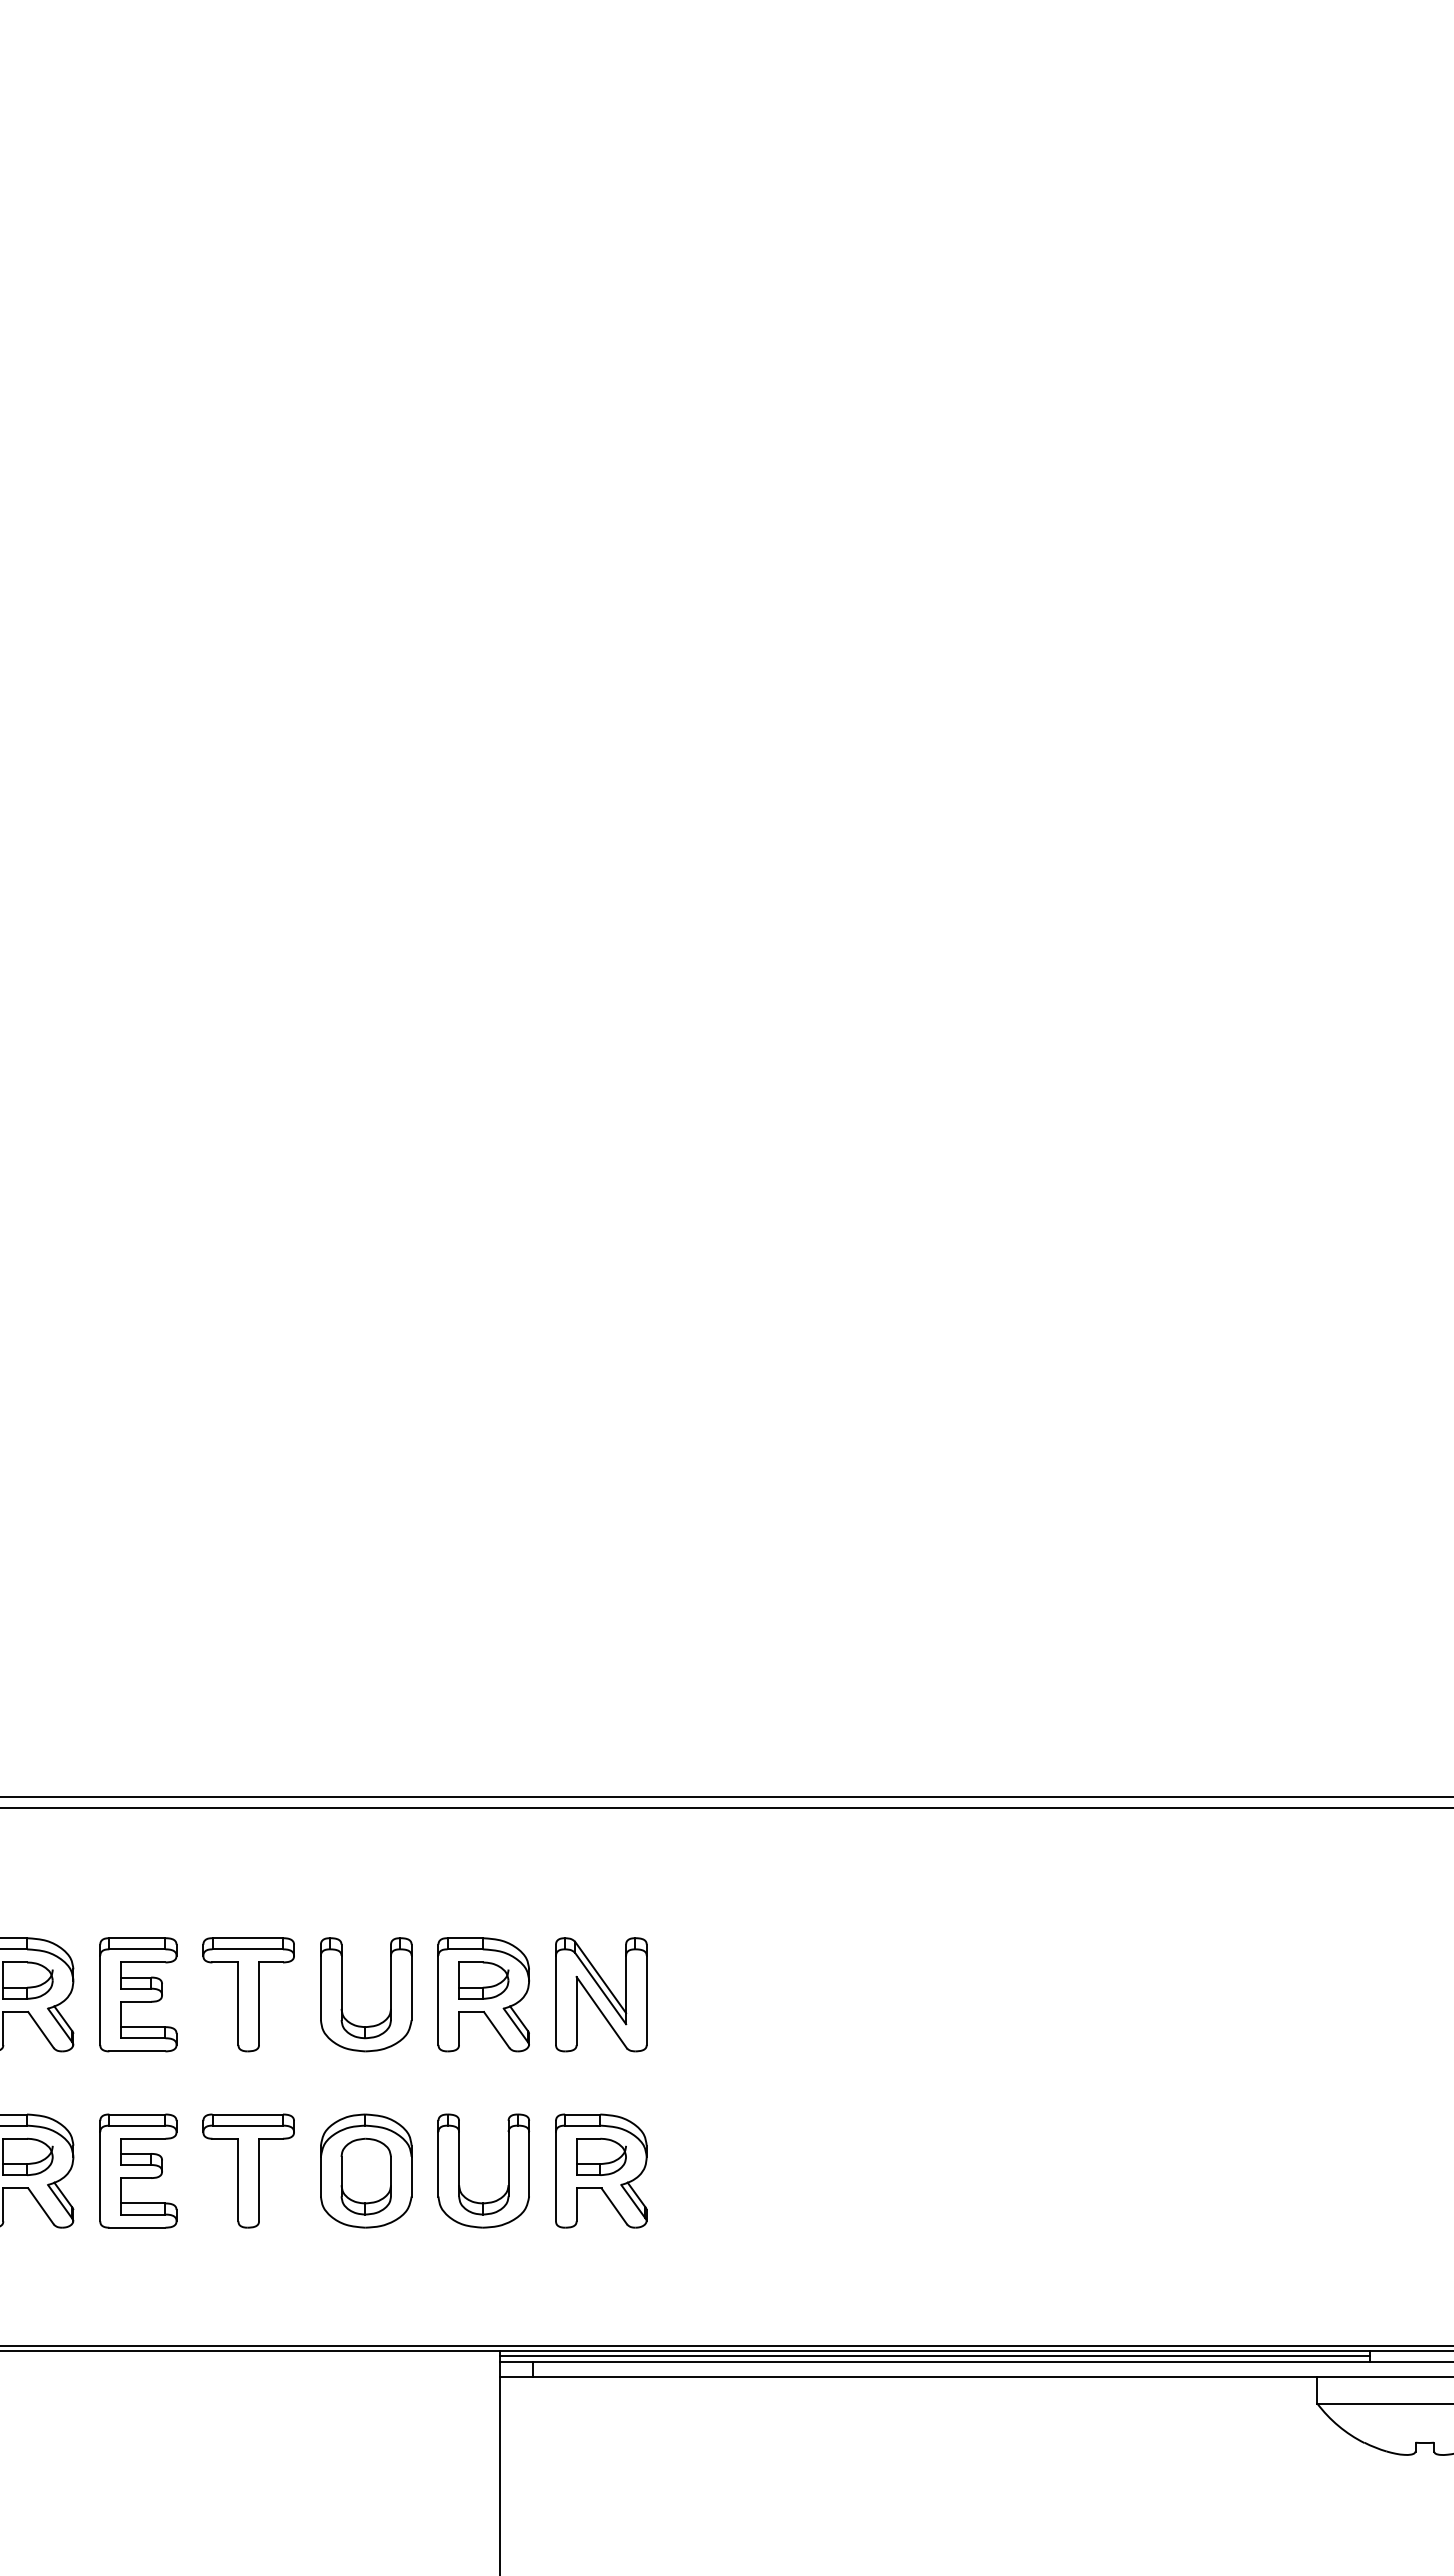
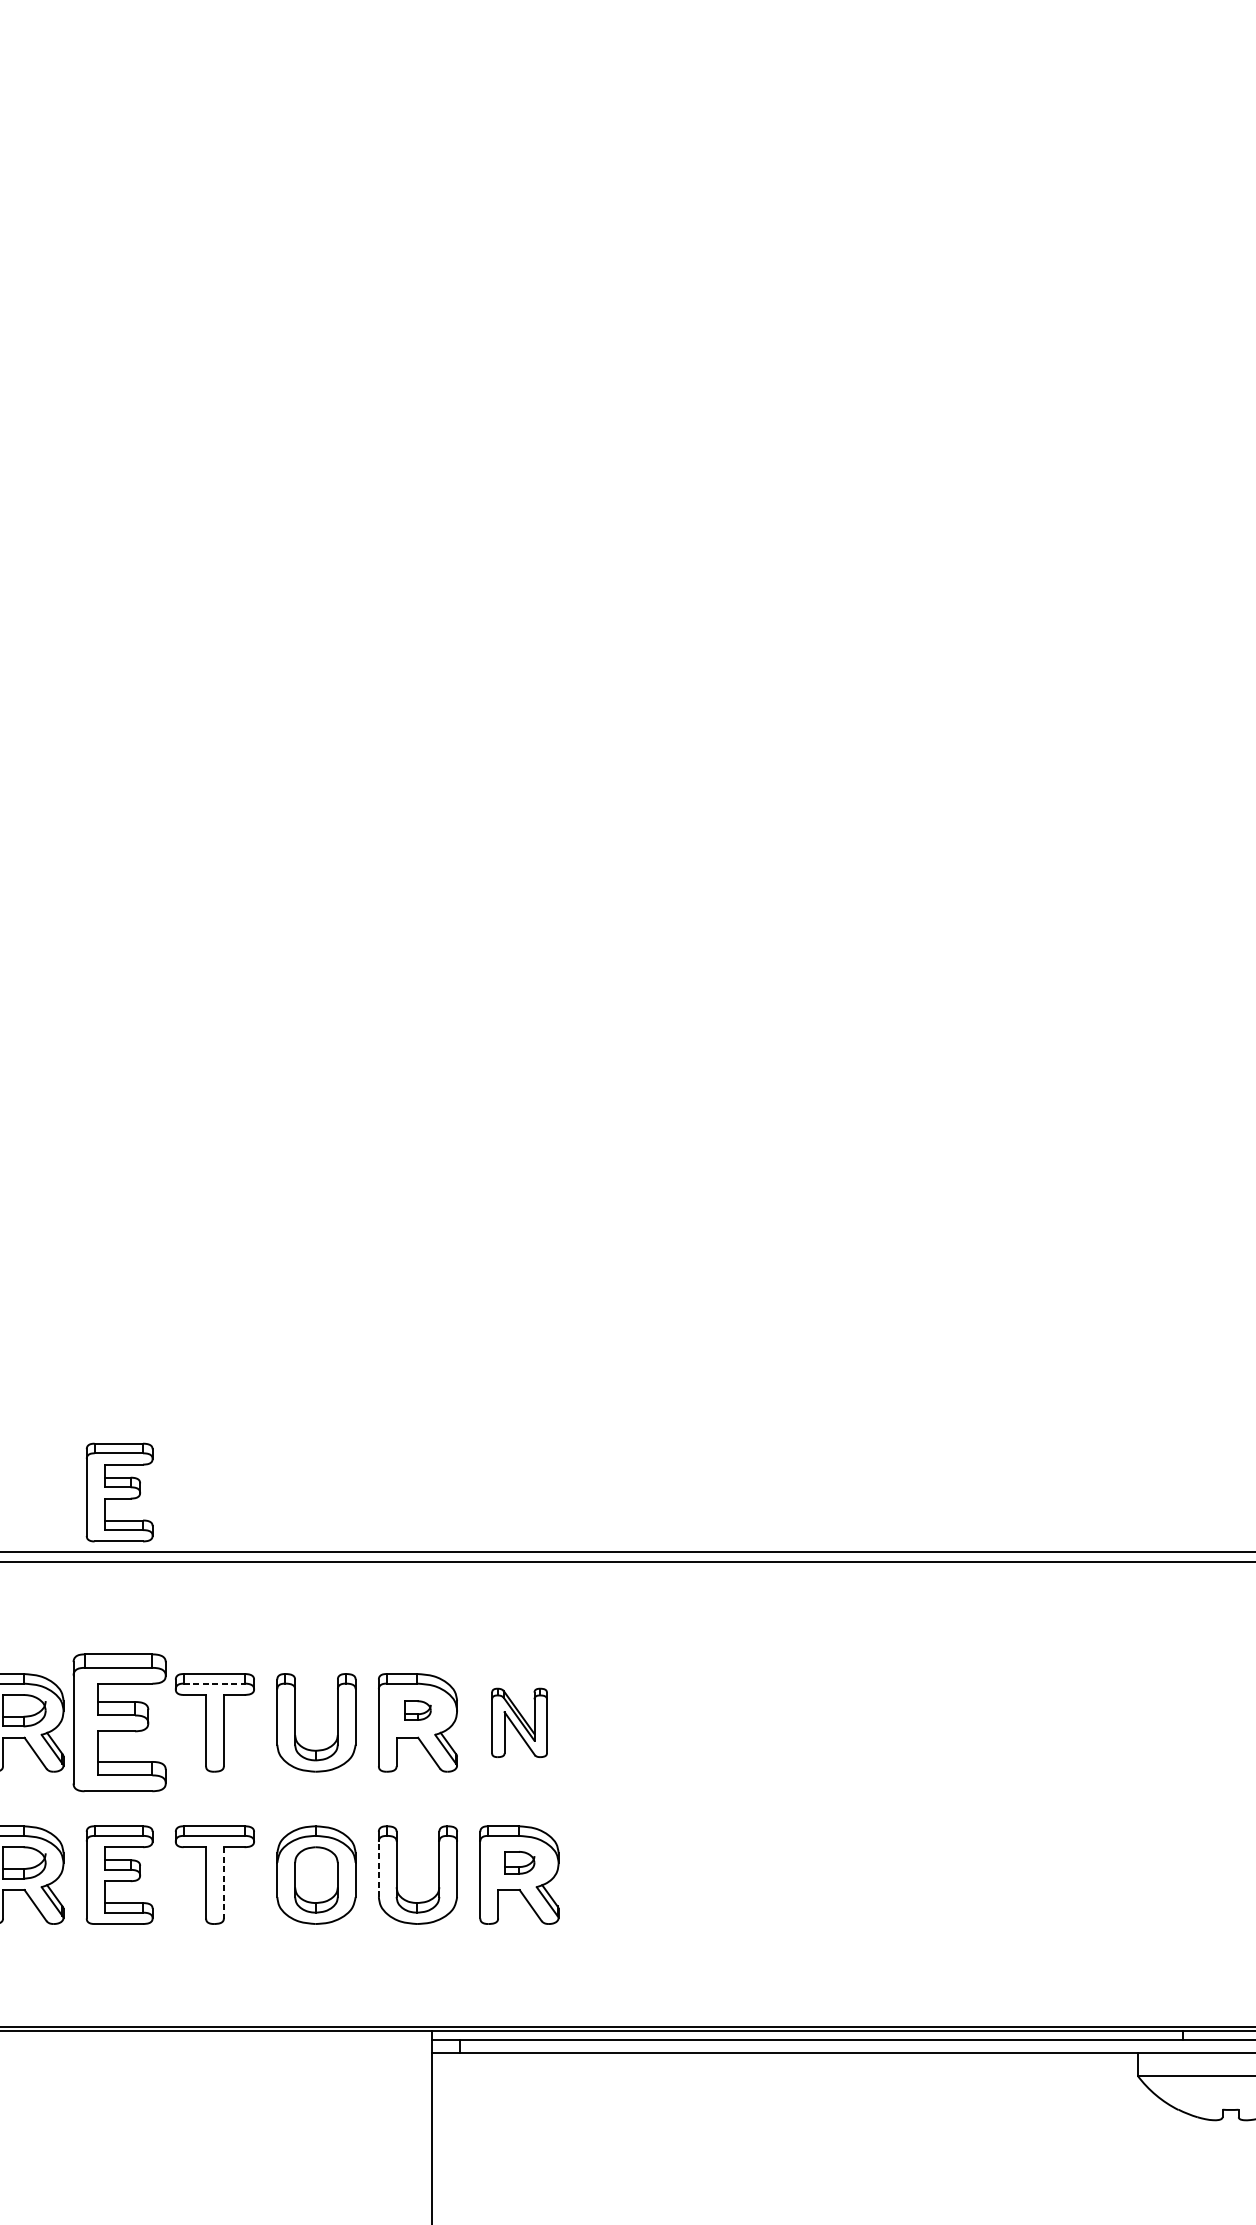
part: (138, 1727) -> (119, 1492), added
line: (248, 1949) -> (214, 1683), solid -> dashed
part: (483, 1980) -> (417, 1710), size x0.6
part: (138, 1994) -> (119, 1722), size x1.4
part: (601, 1994) -> (519, 1722), size x0.7
part: (601, 2156) -> (519, 1862), size x0.7
line: (438, 2163) -> (378, 1868), solid -> dashed
line: (259, 2180) -> (224, 1883), solid -> dashed
line: (934, 2356) -> (807, 2035), removed

